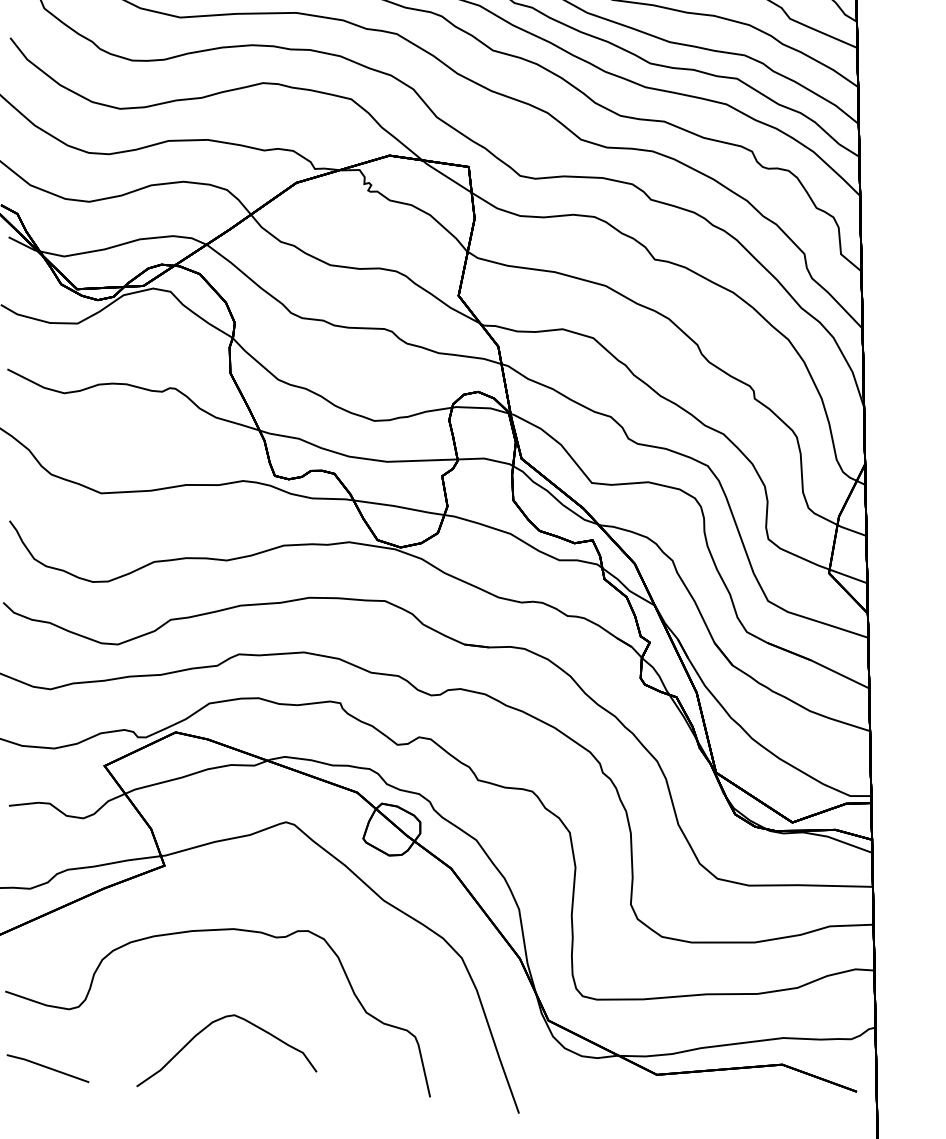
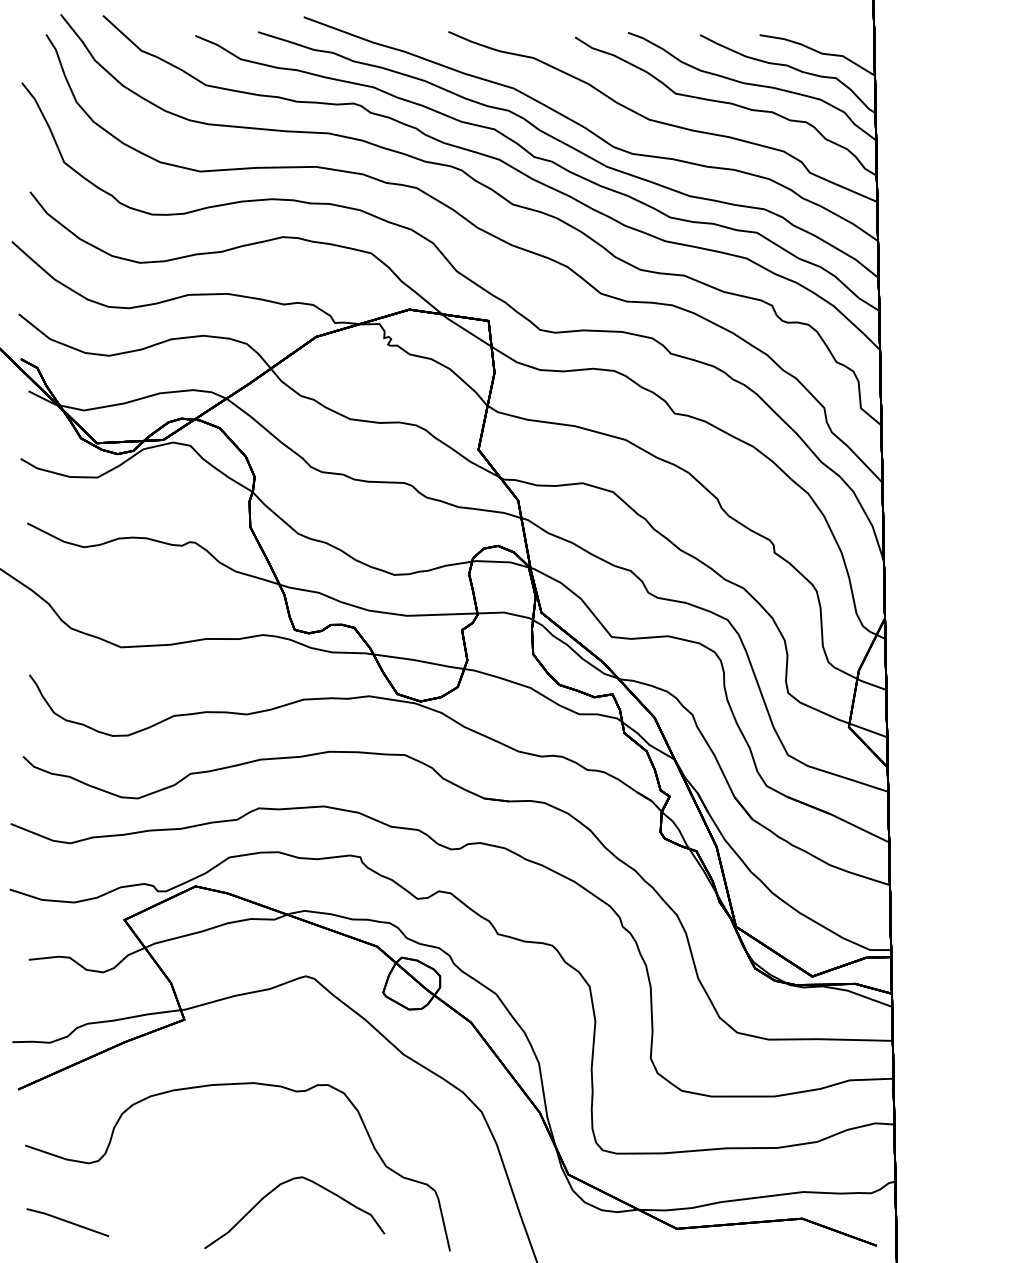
curve: (210, 1025) -> (278, 1187), moved

